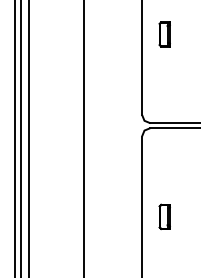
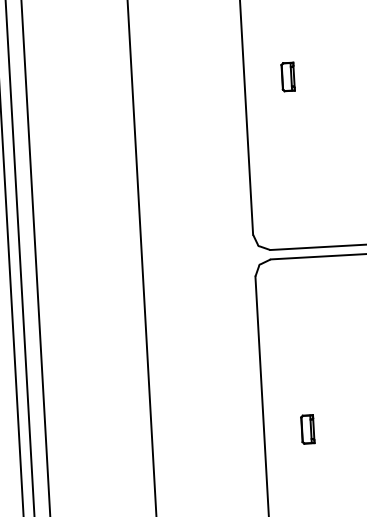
part: (164, 34) -> (287, 77), size x0.6
part: (164, 216) -> (307, 428), size x0.6

